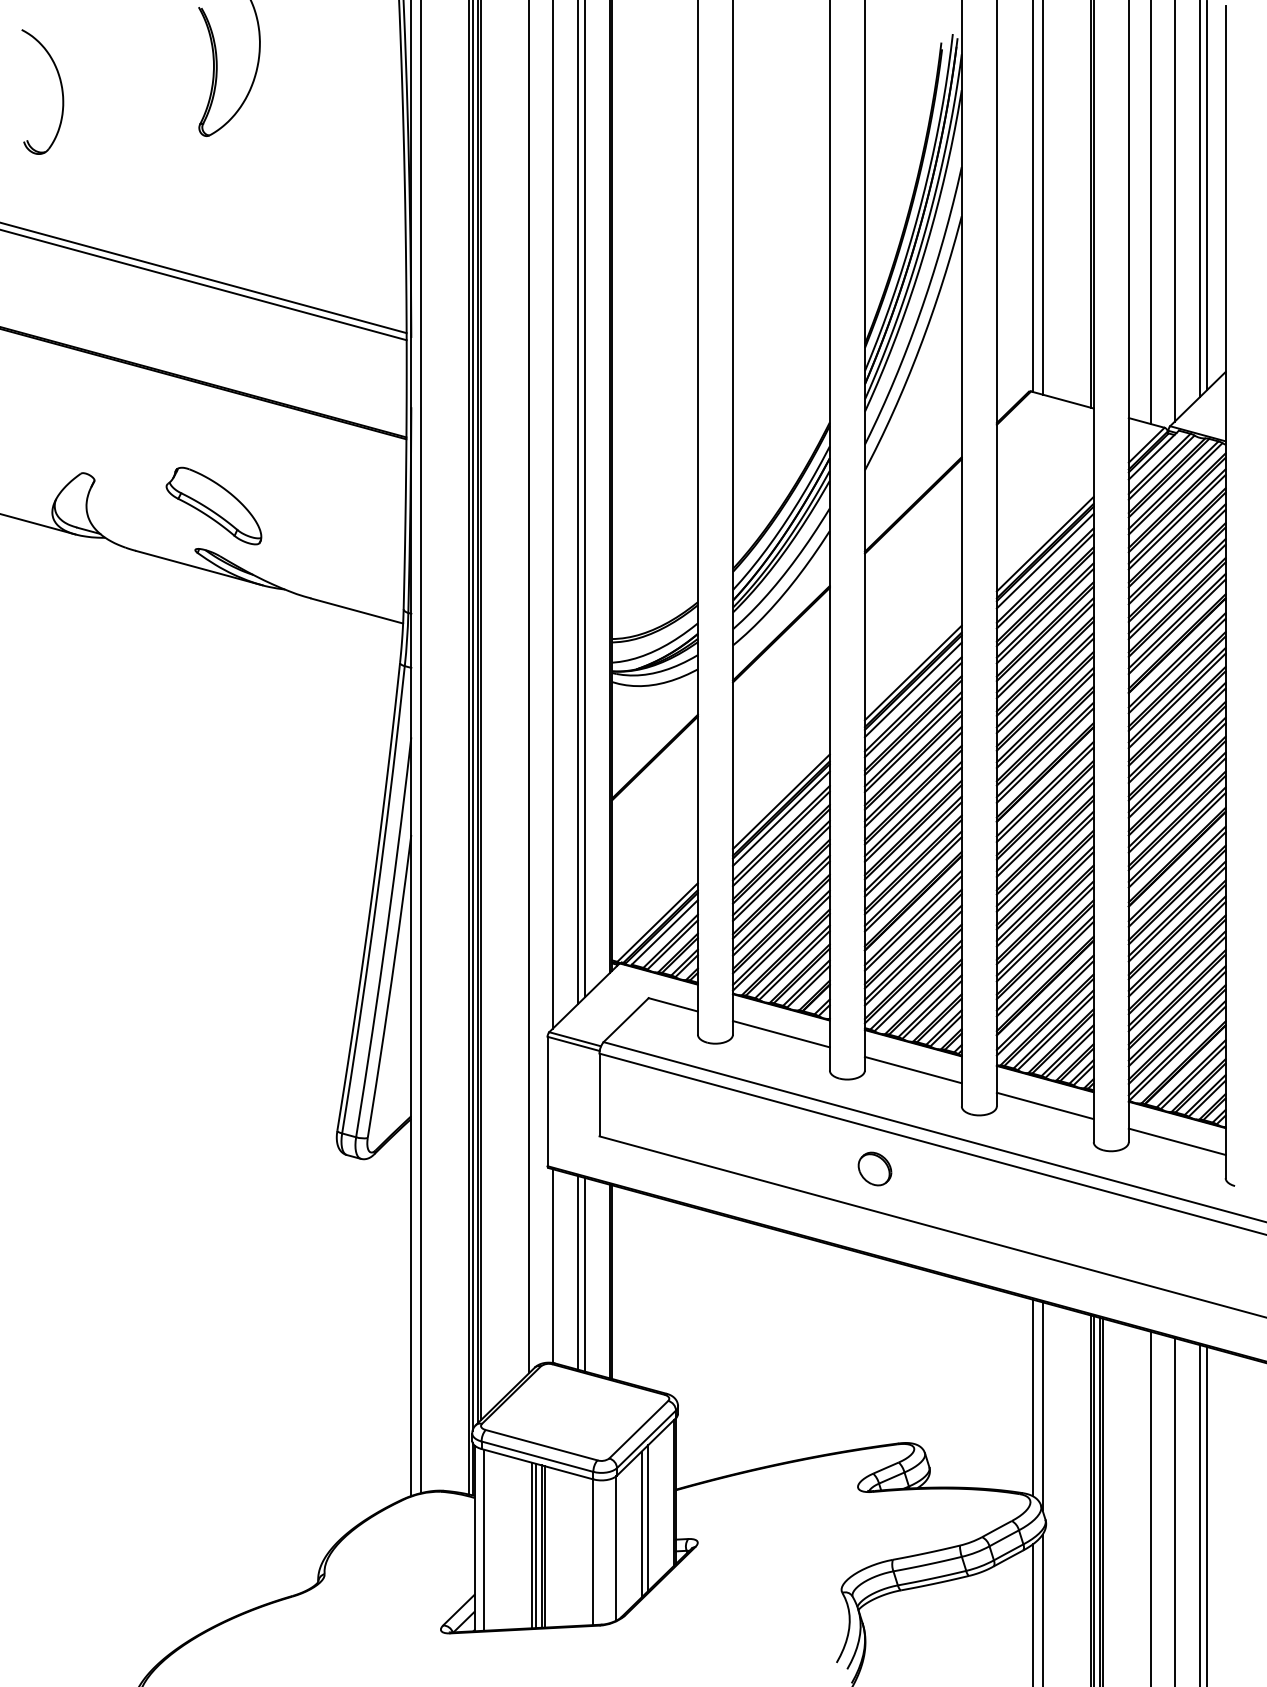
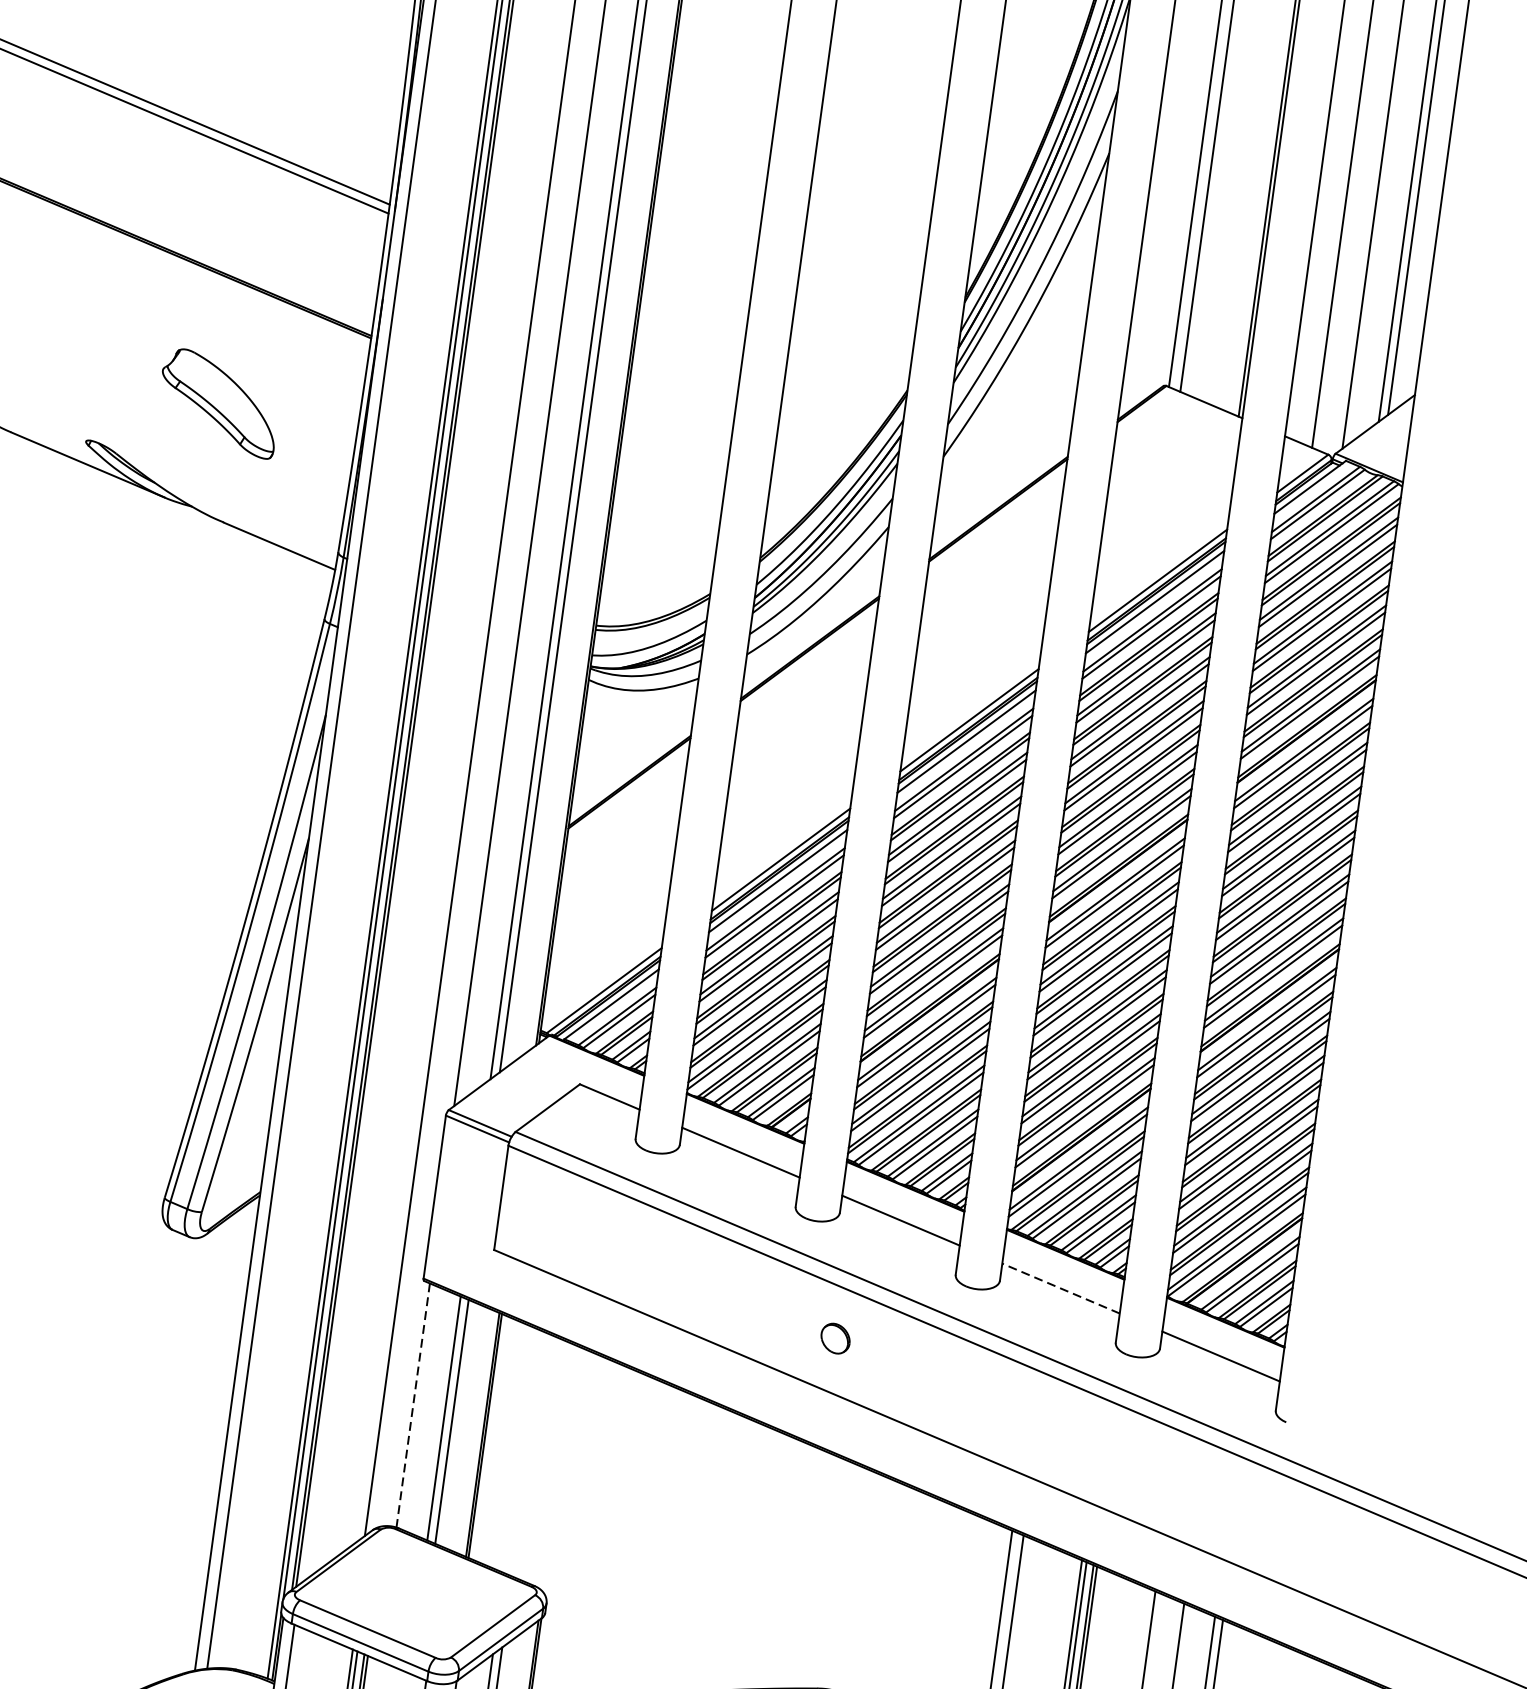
part: (213, 505) -> (218, 402), moved
line: (1044, 1105) -> (1060, 1287), solid -> dashed
part: (874, 1168) -> (835, 1337), size x0.7
line: (553, 1266) -> (413, 1406), solid -> dashed

